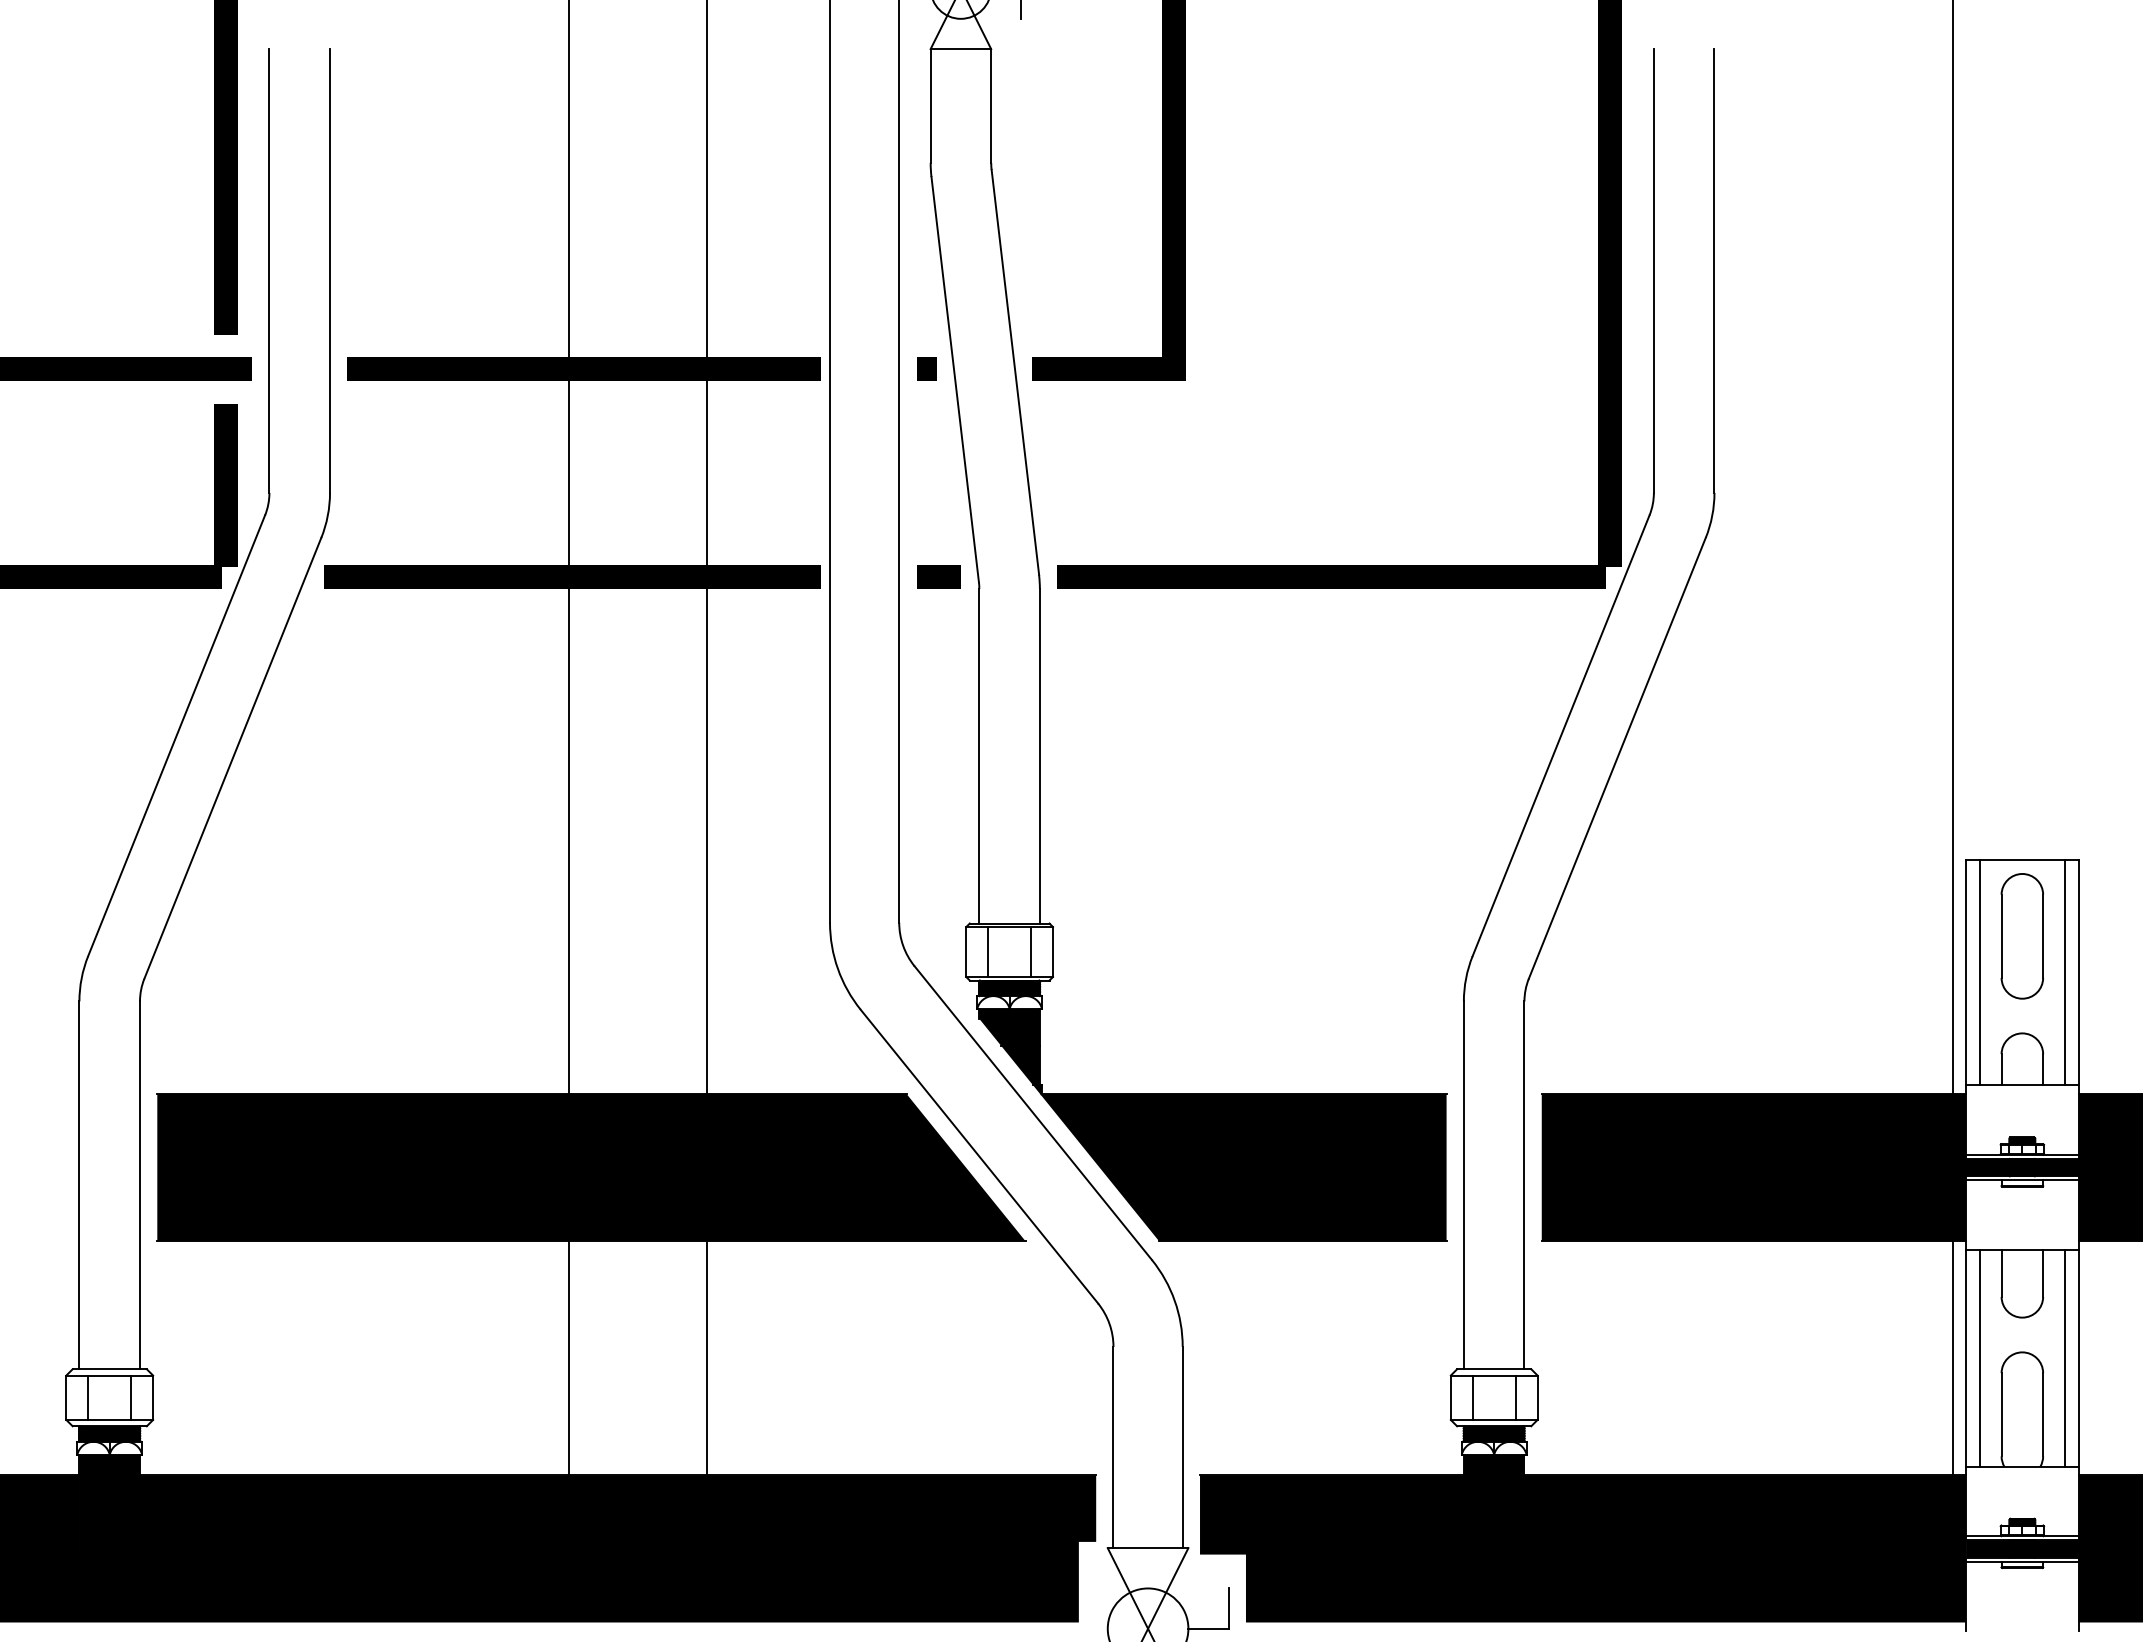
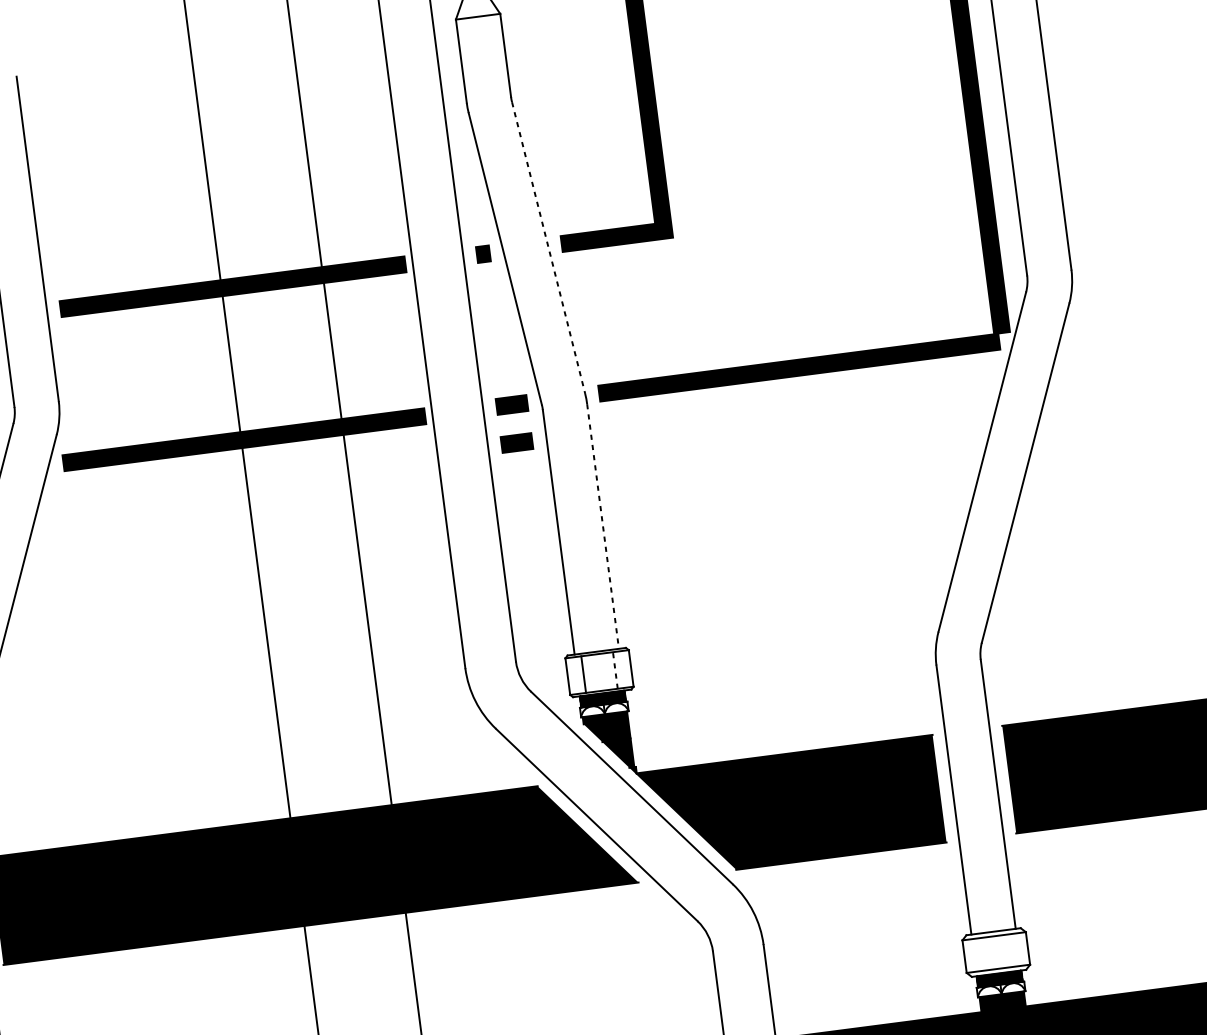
line: (1015, 372) -> (548, 248), solid -> dashed
line: (938, 628) -> (516, 442), added
line: (1039, 756) -> (602, 526), solid -> dashed
line: (1031, 951) -> (615, 670), solid -> dashed
line: (1472, 1397) -> (980, 954), removed
line: (1515, 1397) -> (1011, 950), removed

